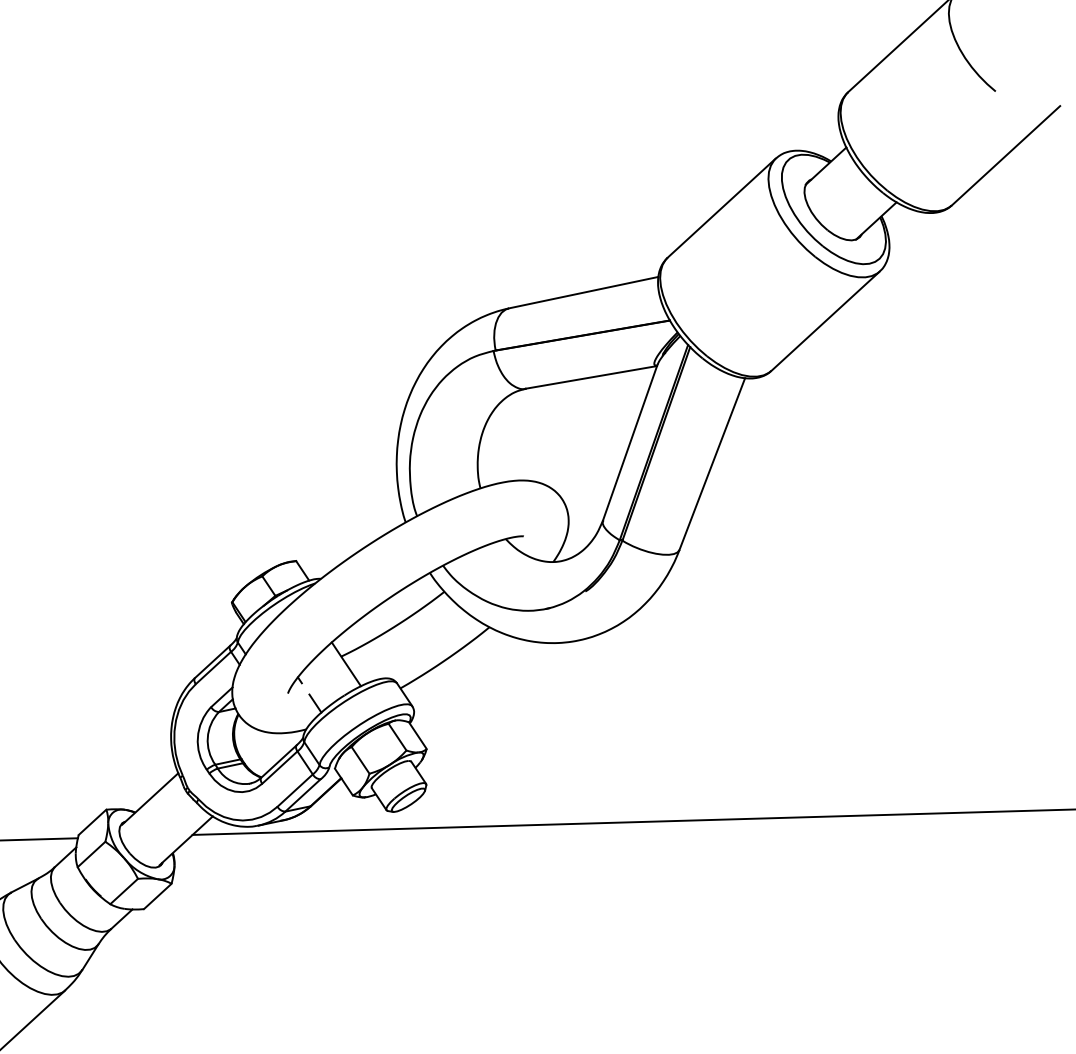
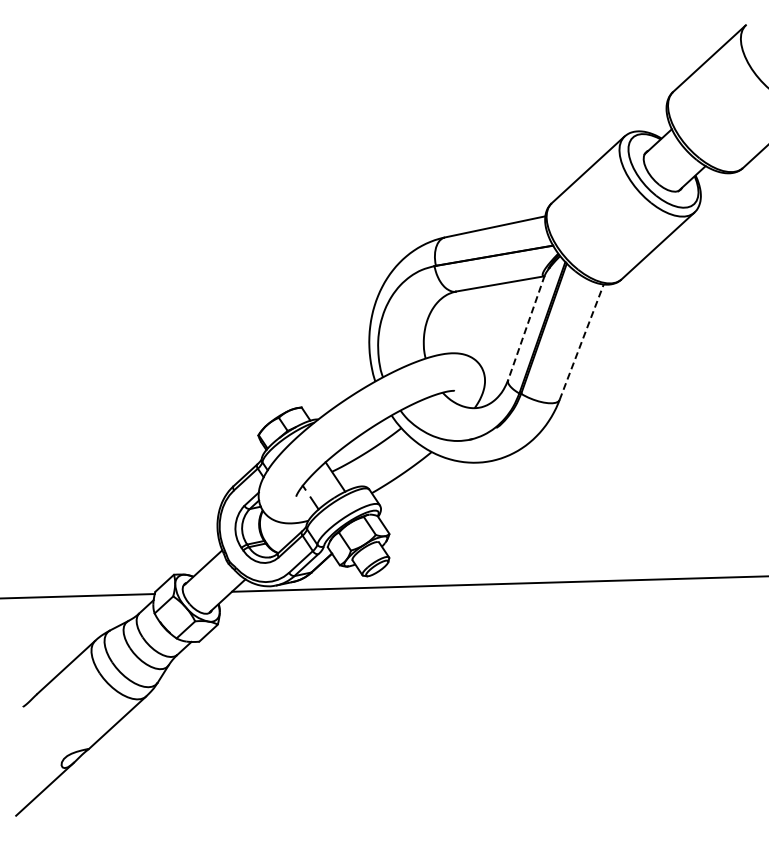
line: (630, 443) -> (526, 328), solid -> dashed
line: (712, 464) -> (581, 342), solid -> dashed

